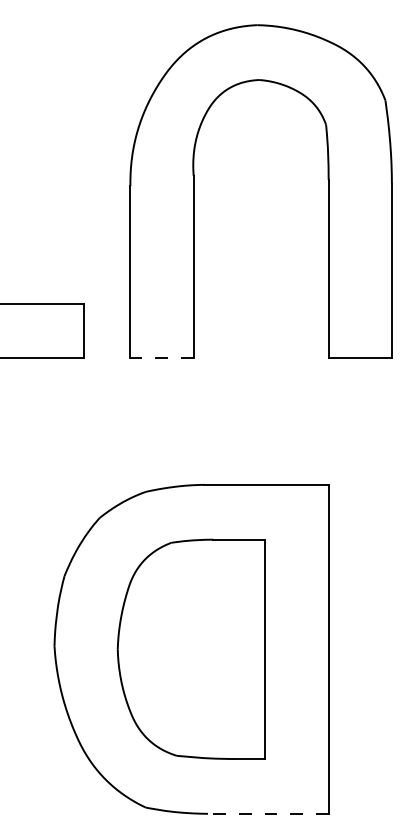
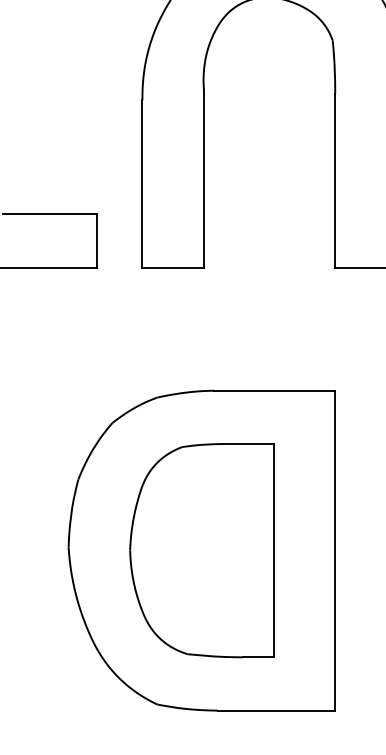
line: (162, 358) -> (173, 267), dashed -> solid
line: (267, 813) -> (275, 710), dashed -> solid

